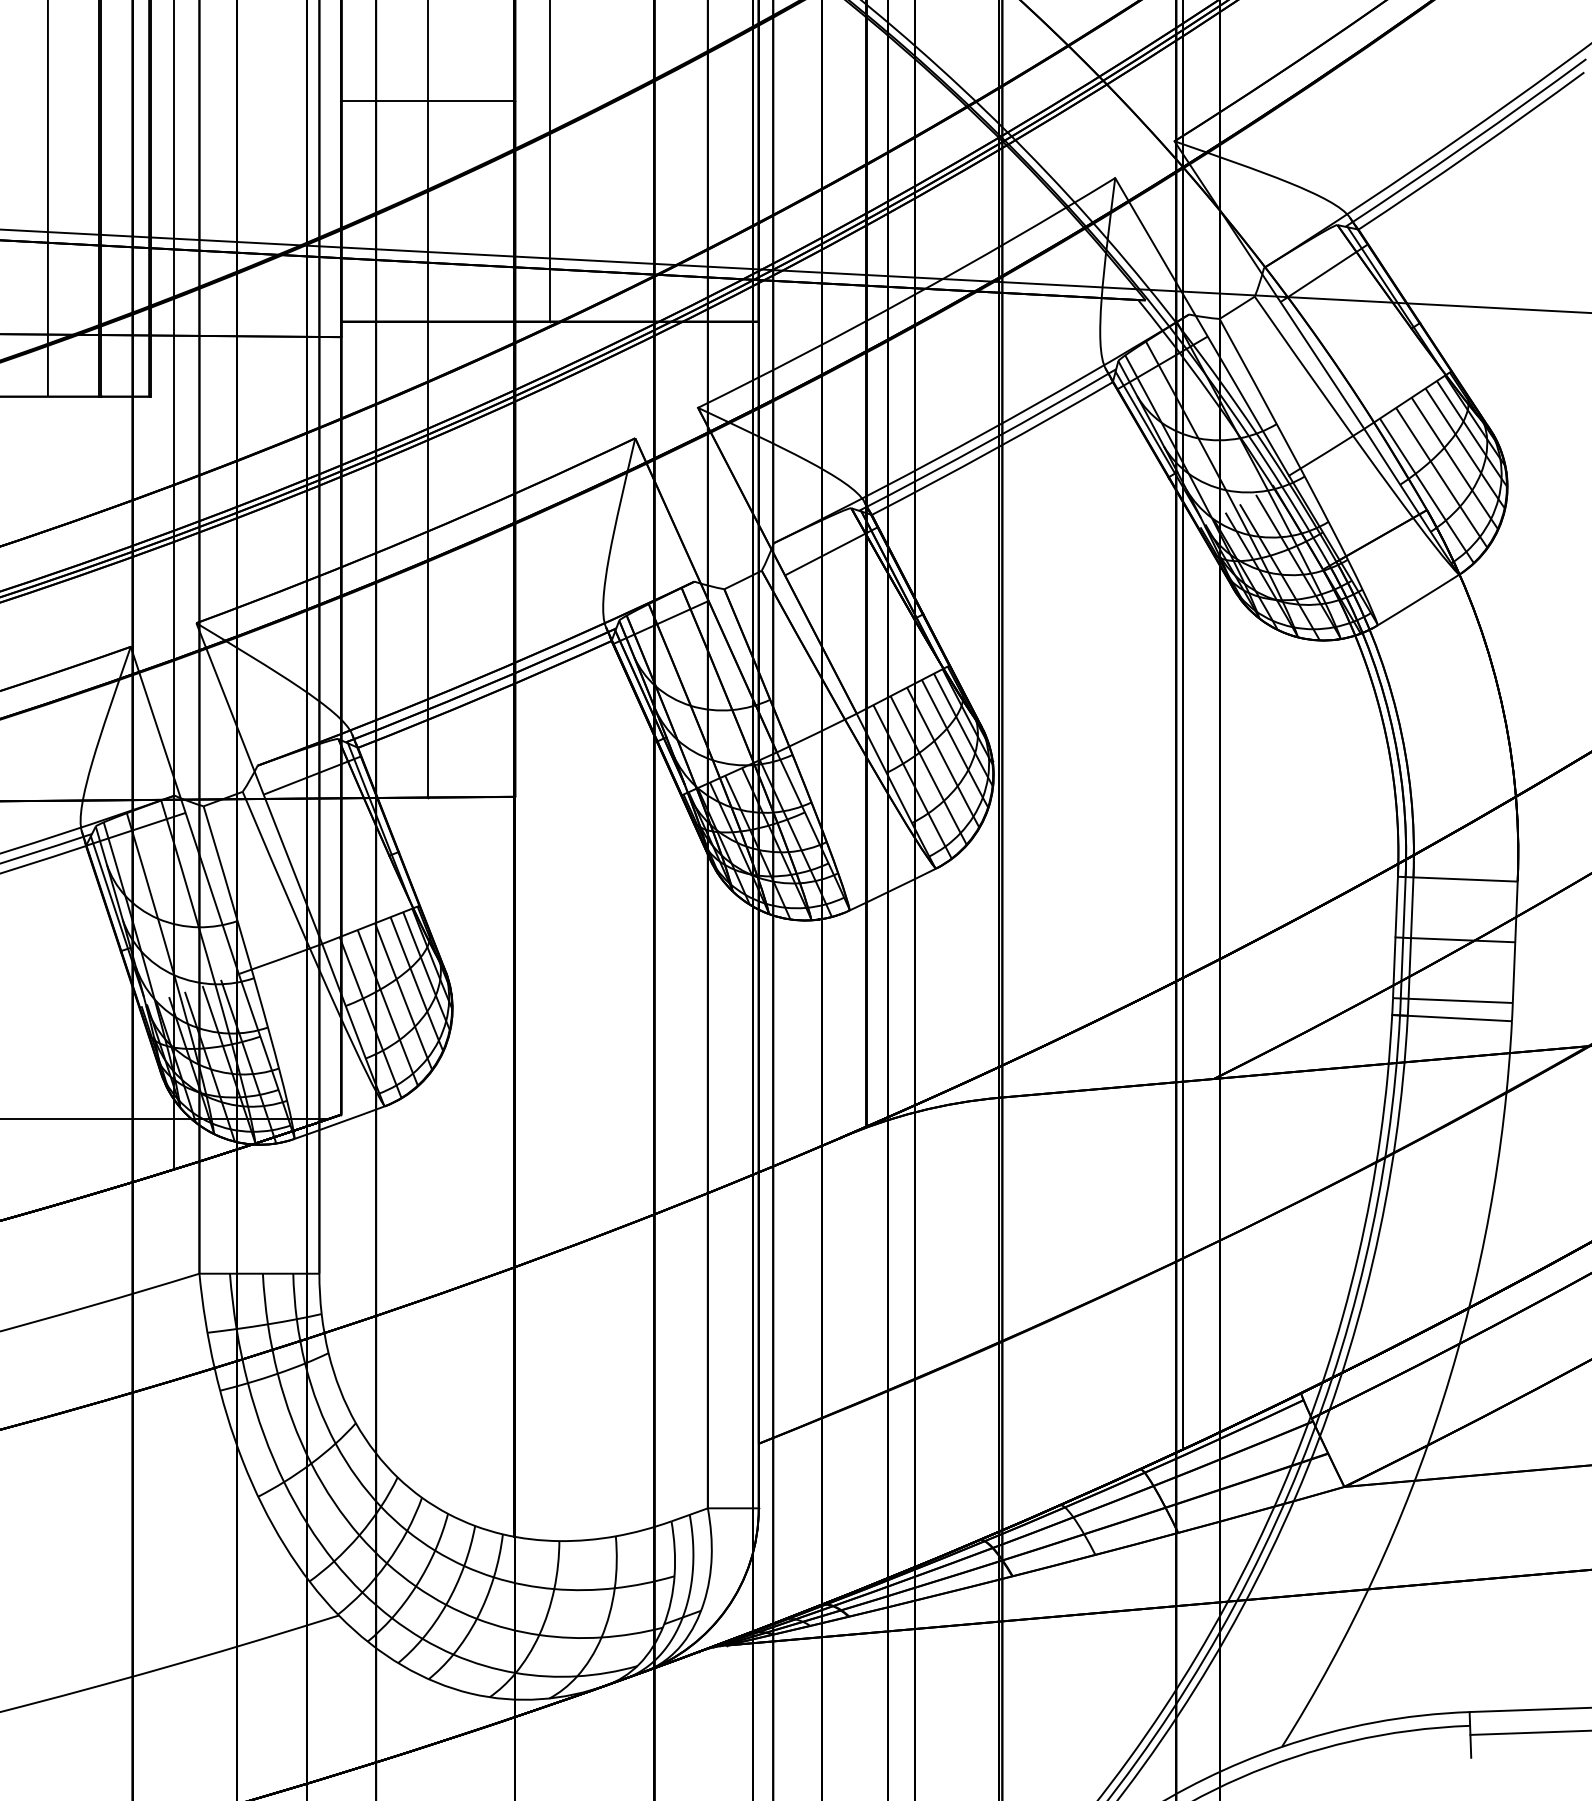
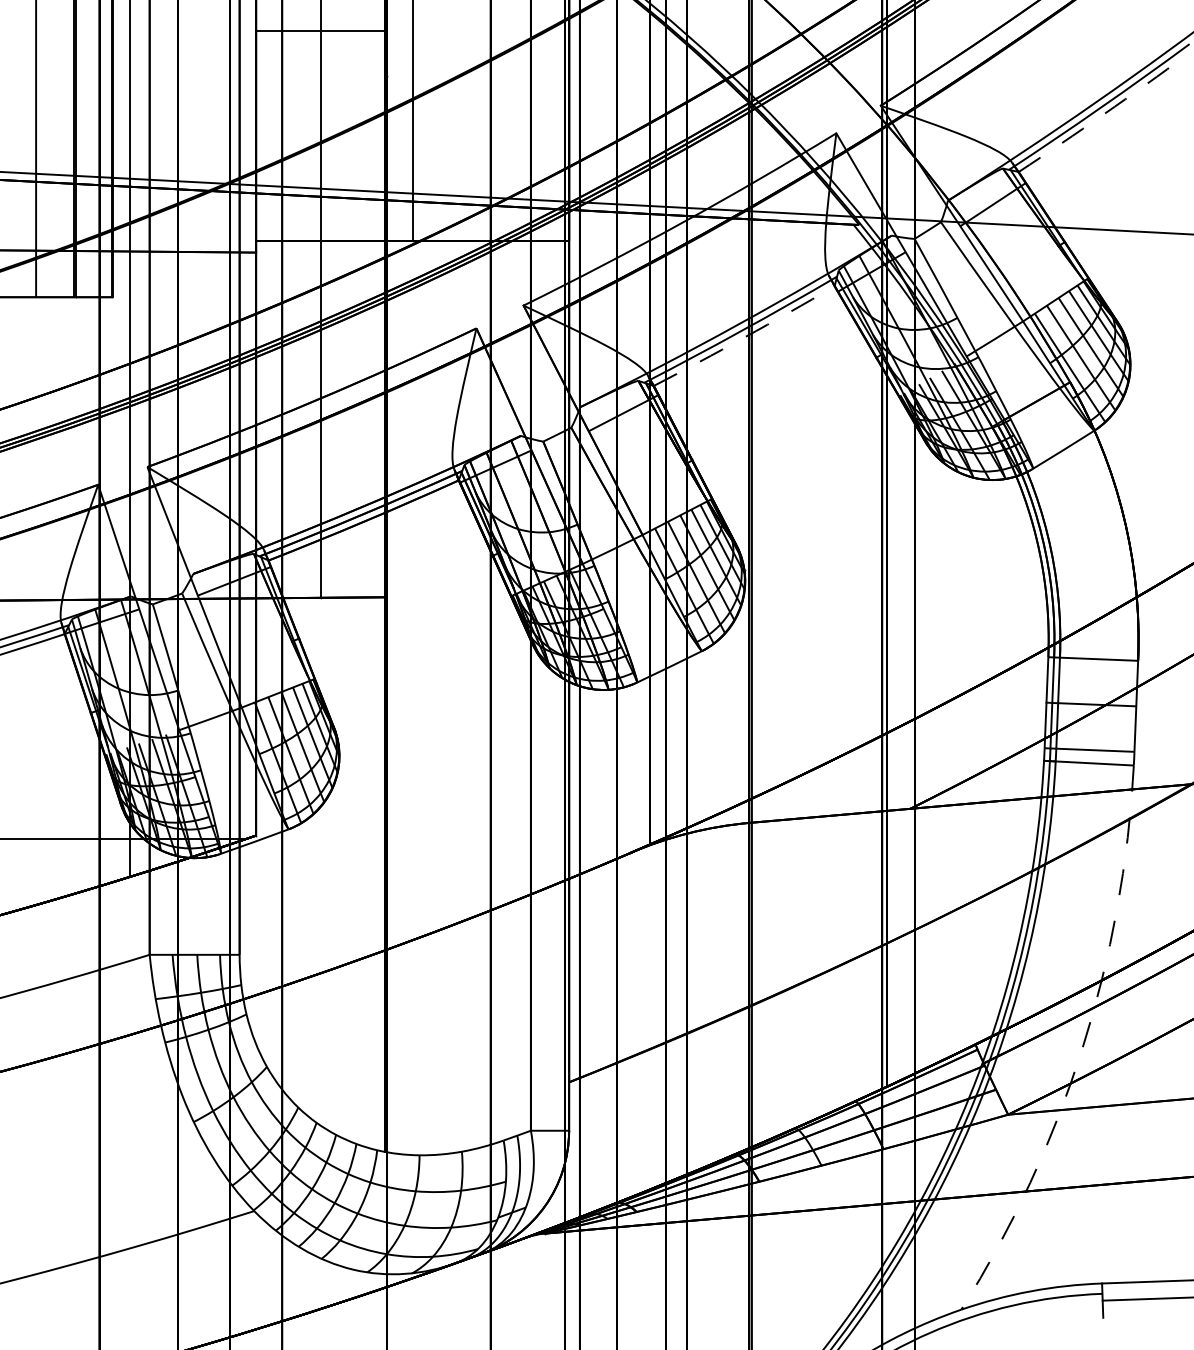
line: (428, 100) -> (321, 30), moved
arc: (1472, 152) -> (1104, 114), solid -> dashed
arc: (993, 450) -> (745, 337), solid -> dashed
arc: (1443, 1398) -> (1082, 1048), solid -> dashed

